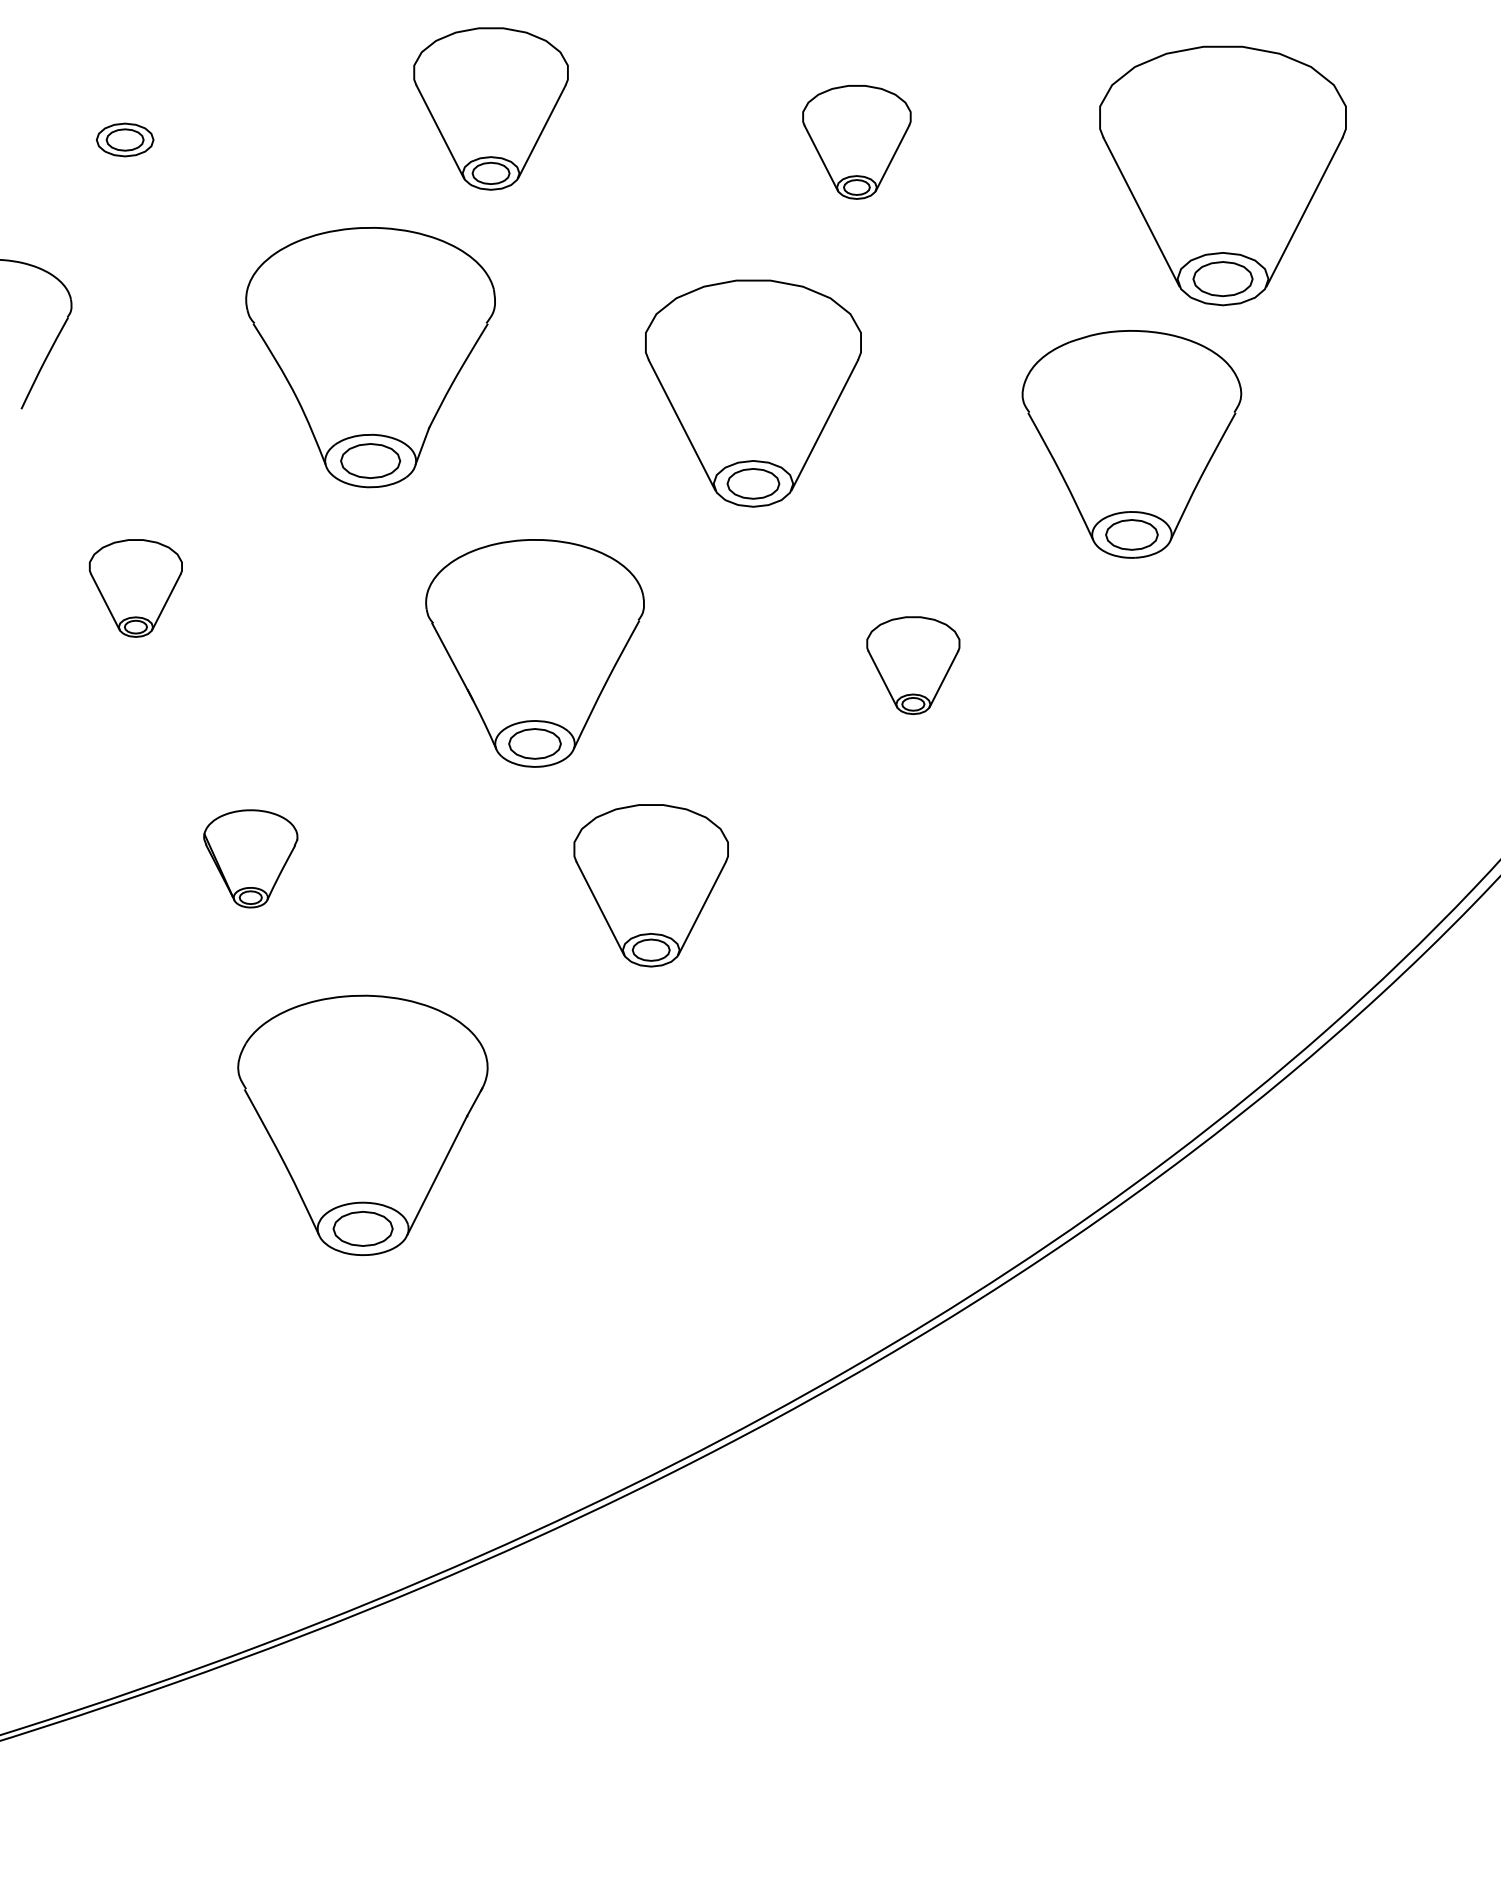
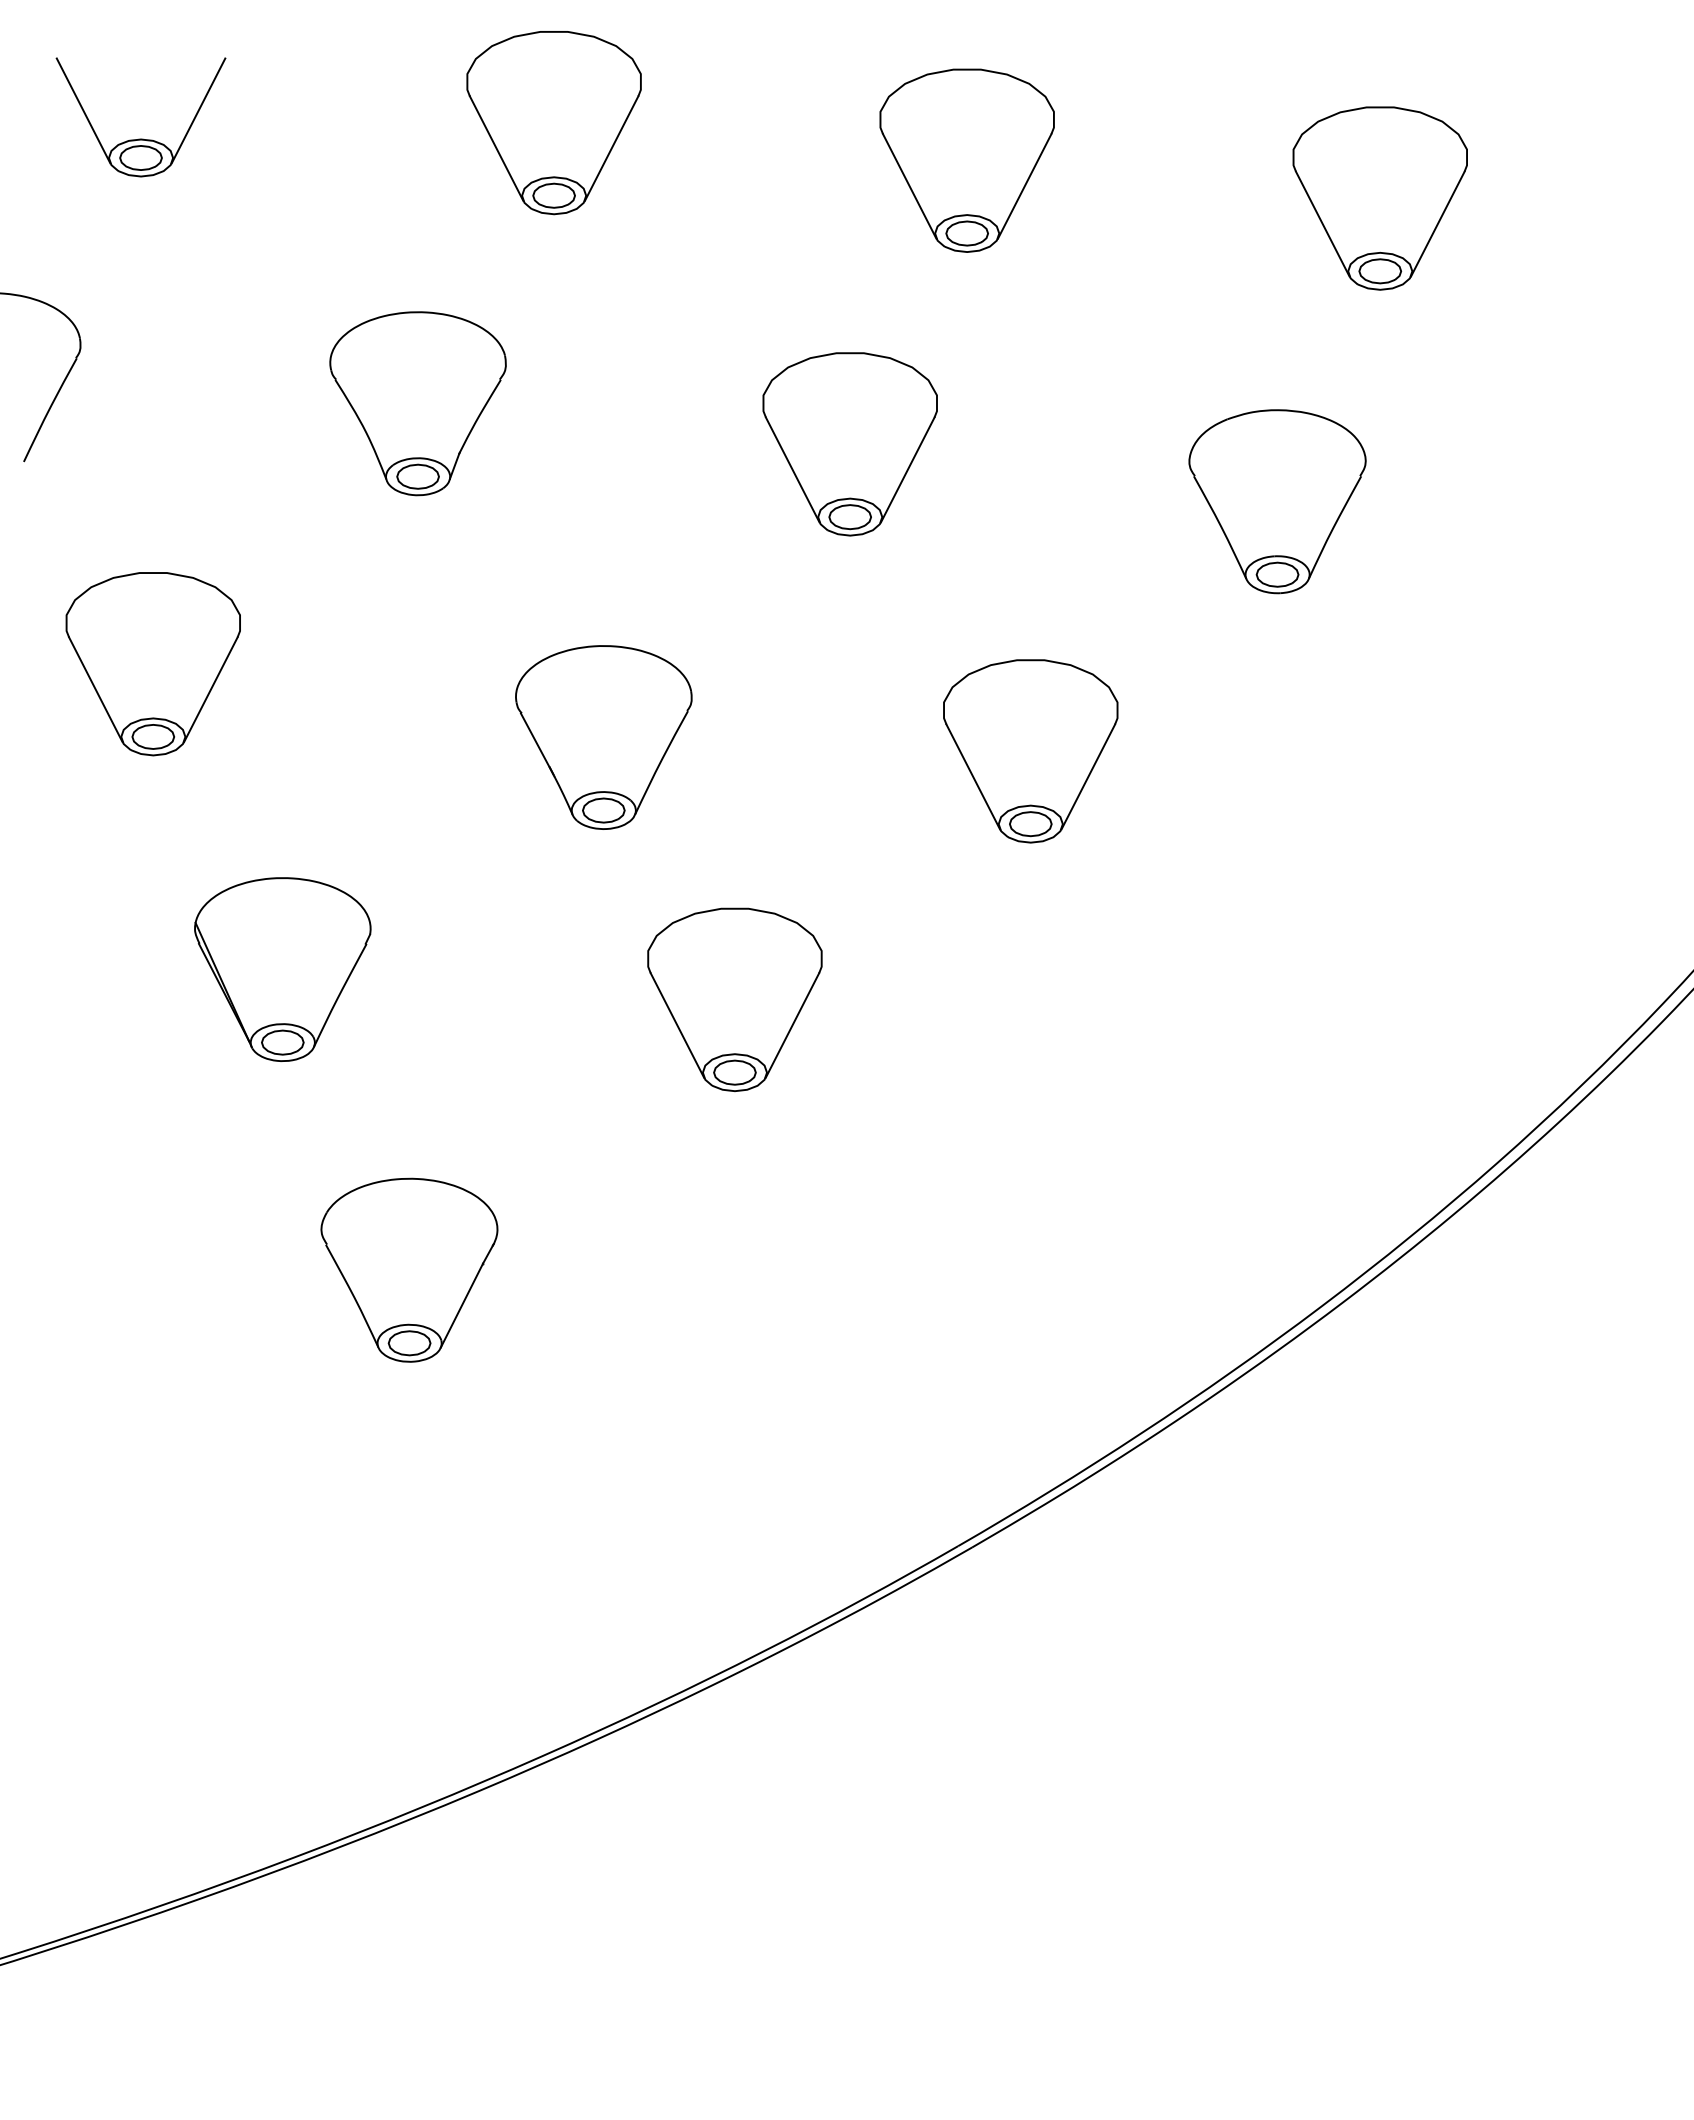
line: (74, 97) -> (83, 110), added
line: (176, 97) -> (198, 110), added
part: (856, 142) -> (966, 160), size x1.43
part: (1222, 175) -> (1379, 198), size x0.62
part: (370, 357) -> (417, 403), size x0.62
part: (752, 393) -> (849, 444), size x0.71
part: (1131, 444) -> (1277, 501), size x0.71
part: (135, 588) -> (152, 664), size x1.67
part: (534, 653) -> (603, 737), size x0.71
part: (913, 665) -> (1030, 751), size x1.67
part: (250, 858) -> (282, 969), size x1.67
part: (362, 1124) -> (409, 1269), size x0.62

